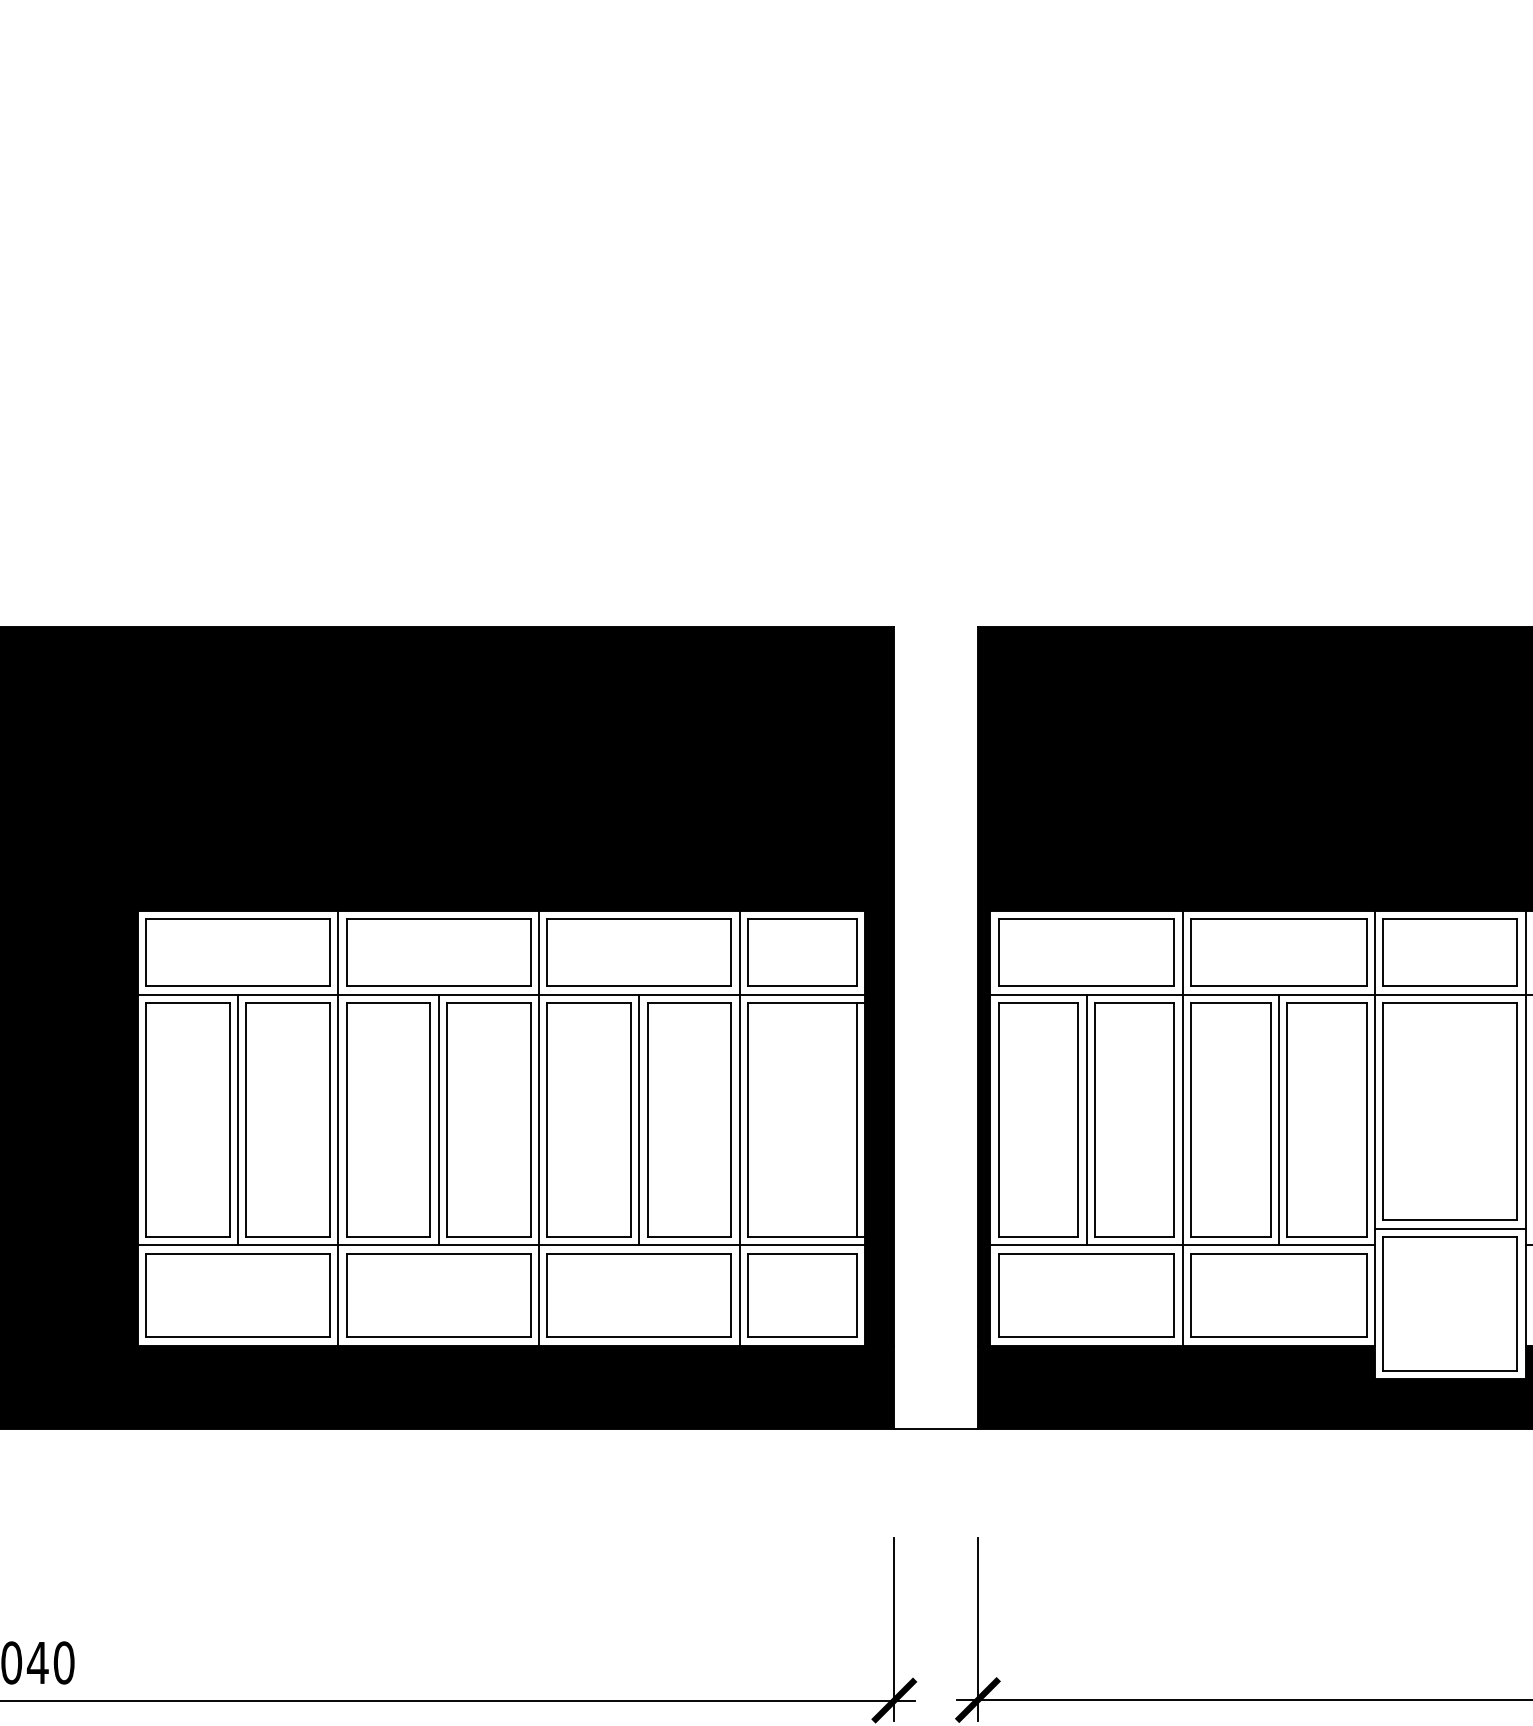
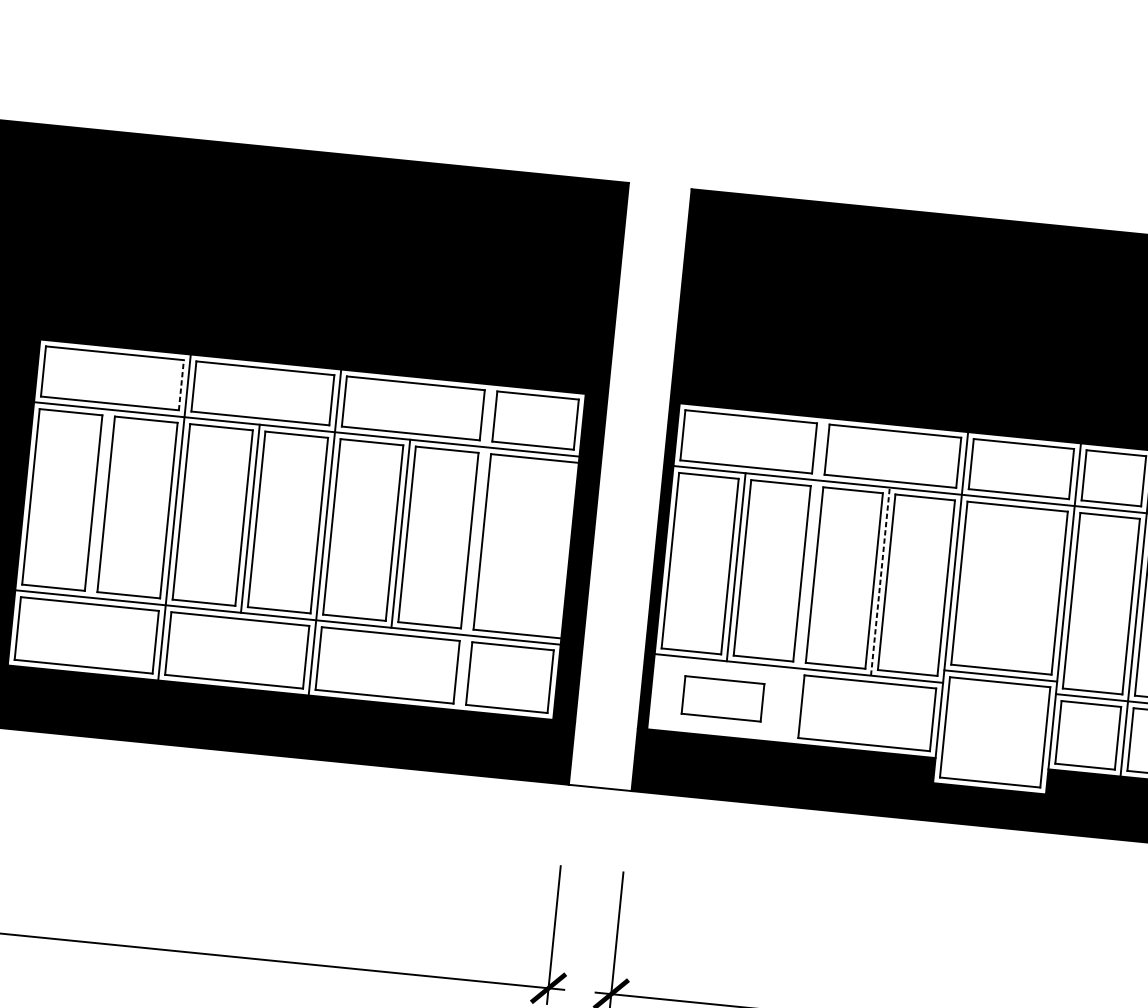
line: (330, 952) -> (181, 385), solid -> dashed
line: (238, 1119) -> (100, 503), removed
line: (856, 1119) -> (563, 549), removed
line: (1278, 1119) -> (880, 581), solid -> dashed
line: (739, 1127) -> (475, 546), removed
line: (1182, 1127) -> (807, 580), removed
part: (1086, 1295) -> (722, 698), size x0.6

